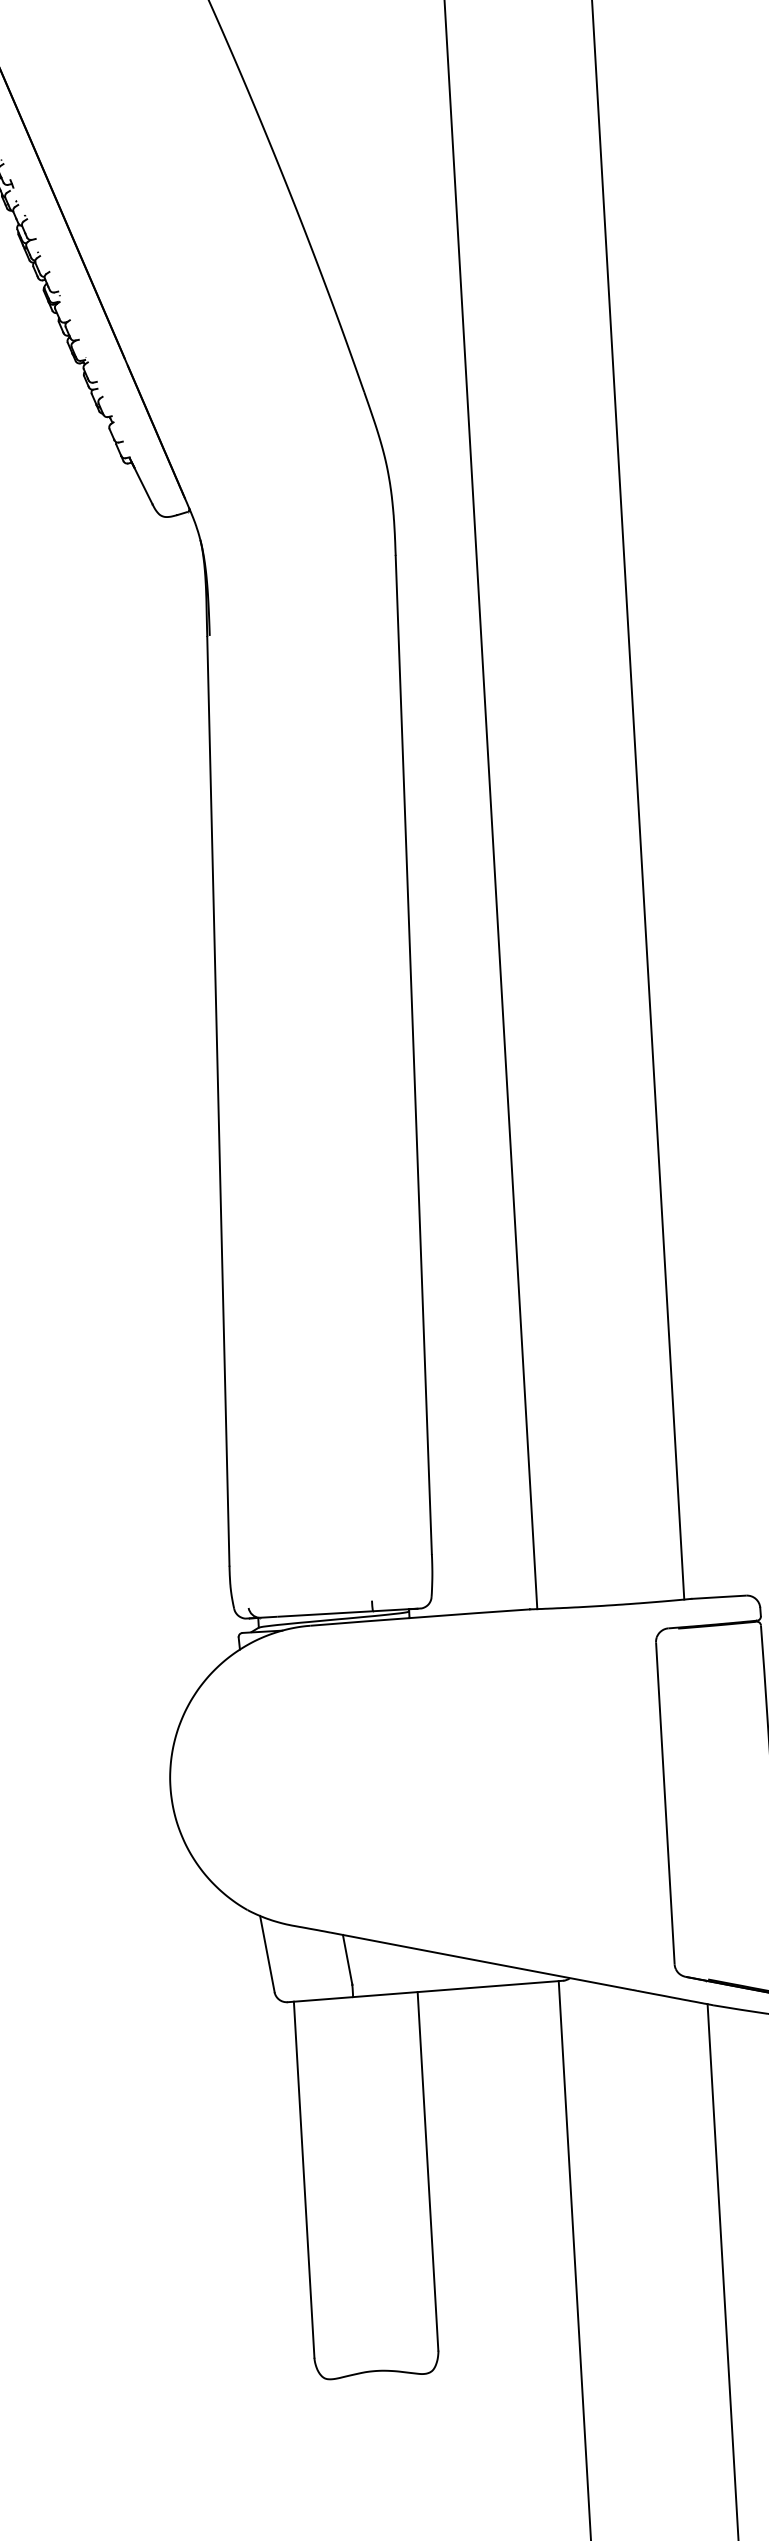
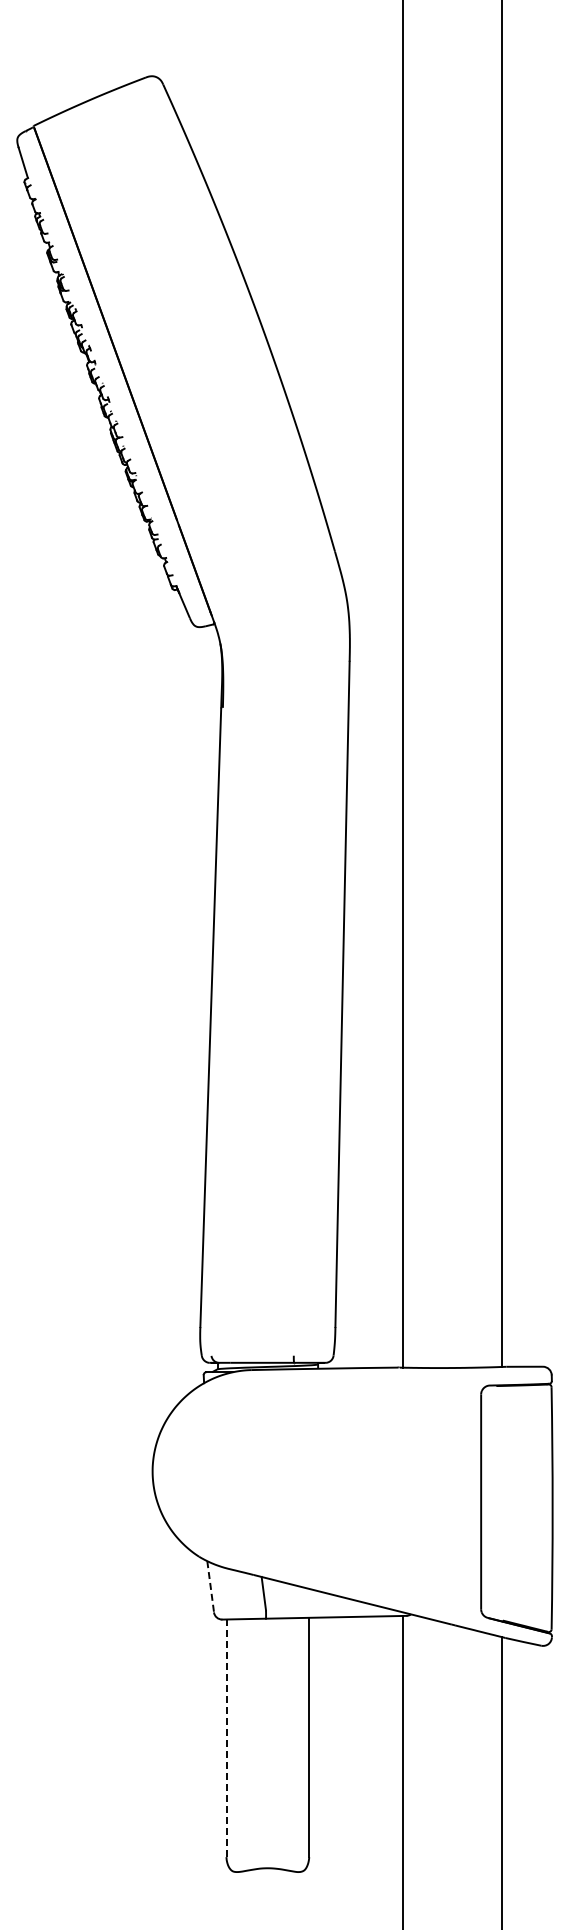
line: (267, 1953) -> (210, 1586), solid -> dashed
line: (304, 2180) -> (226, 1738), solid -> dashed

